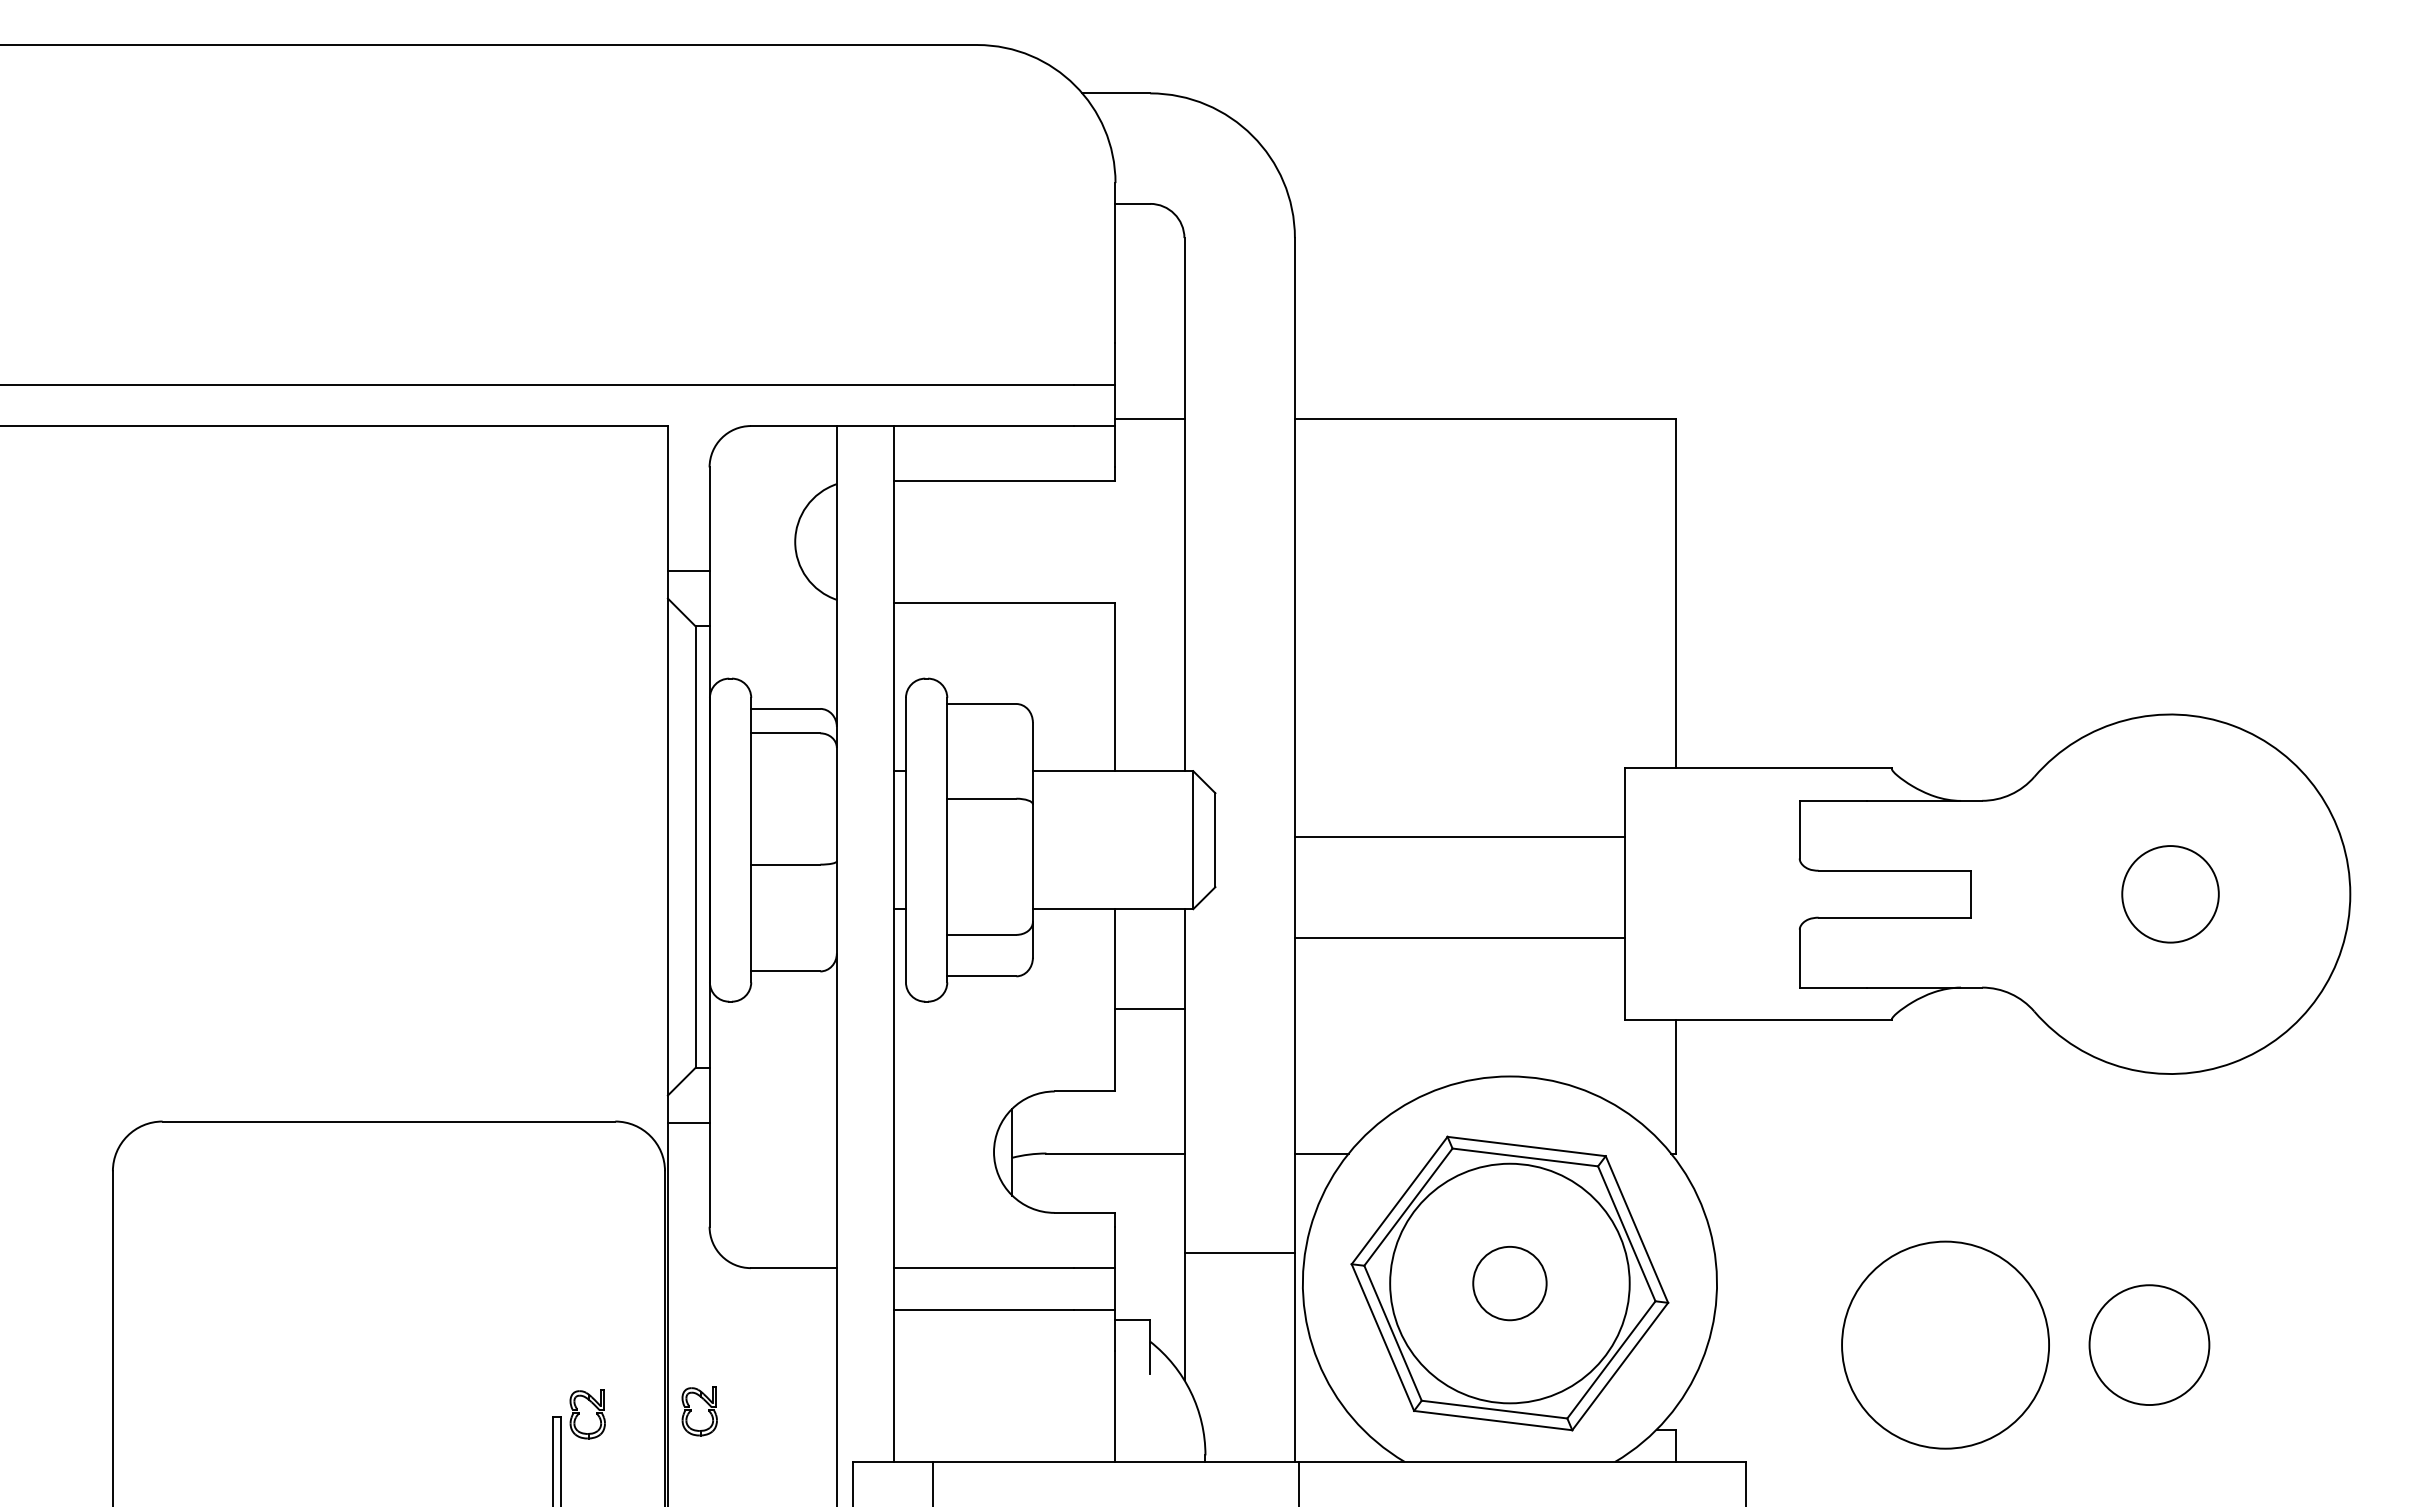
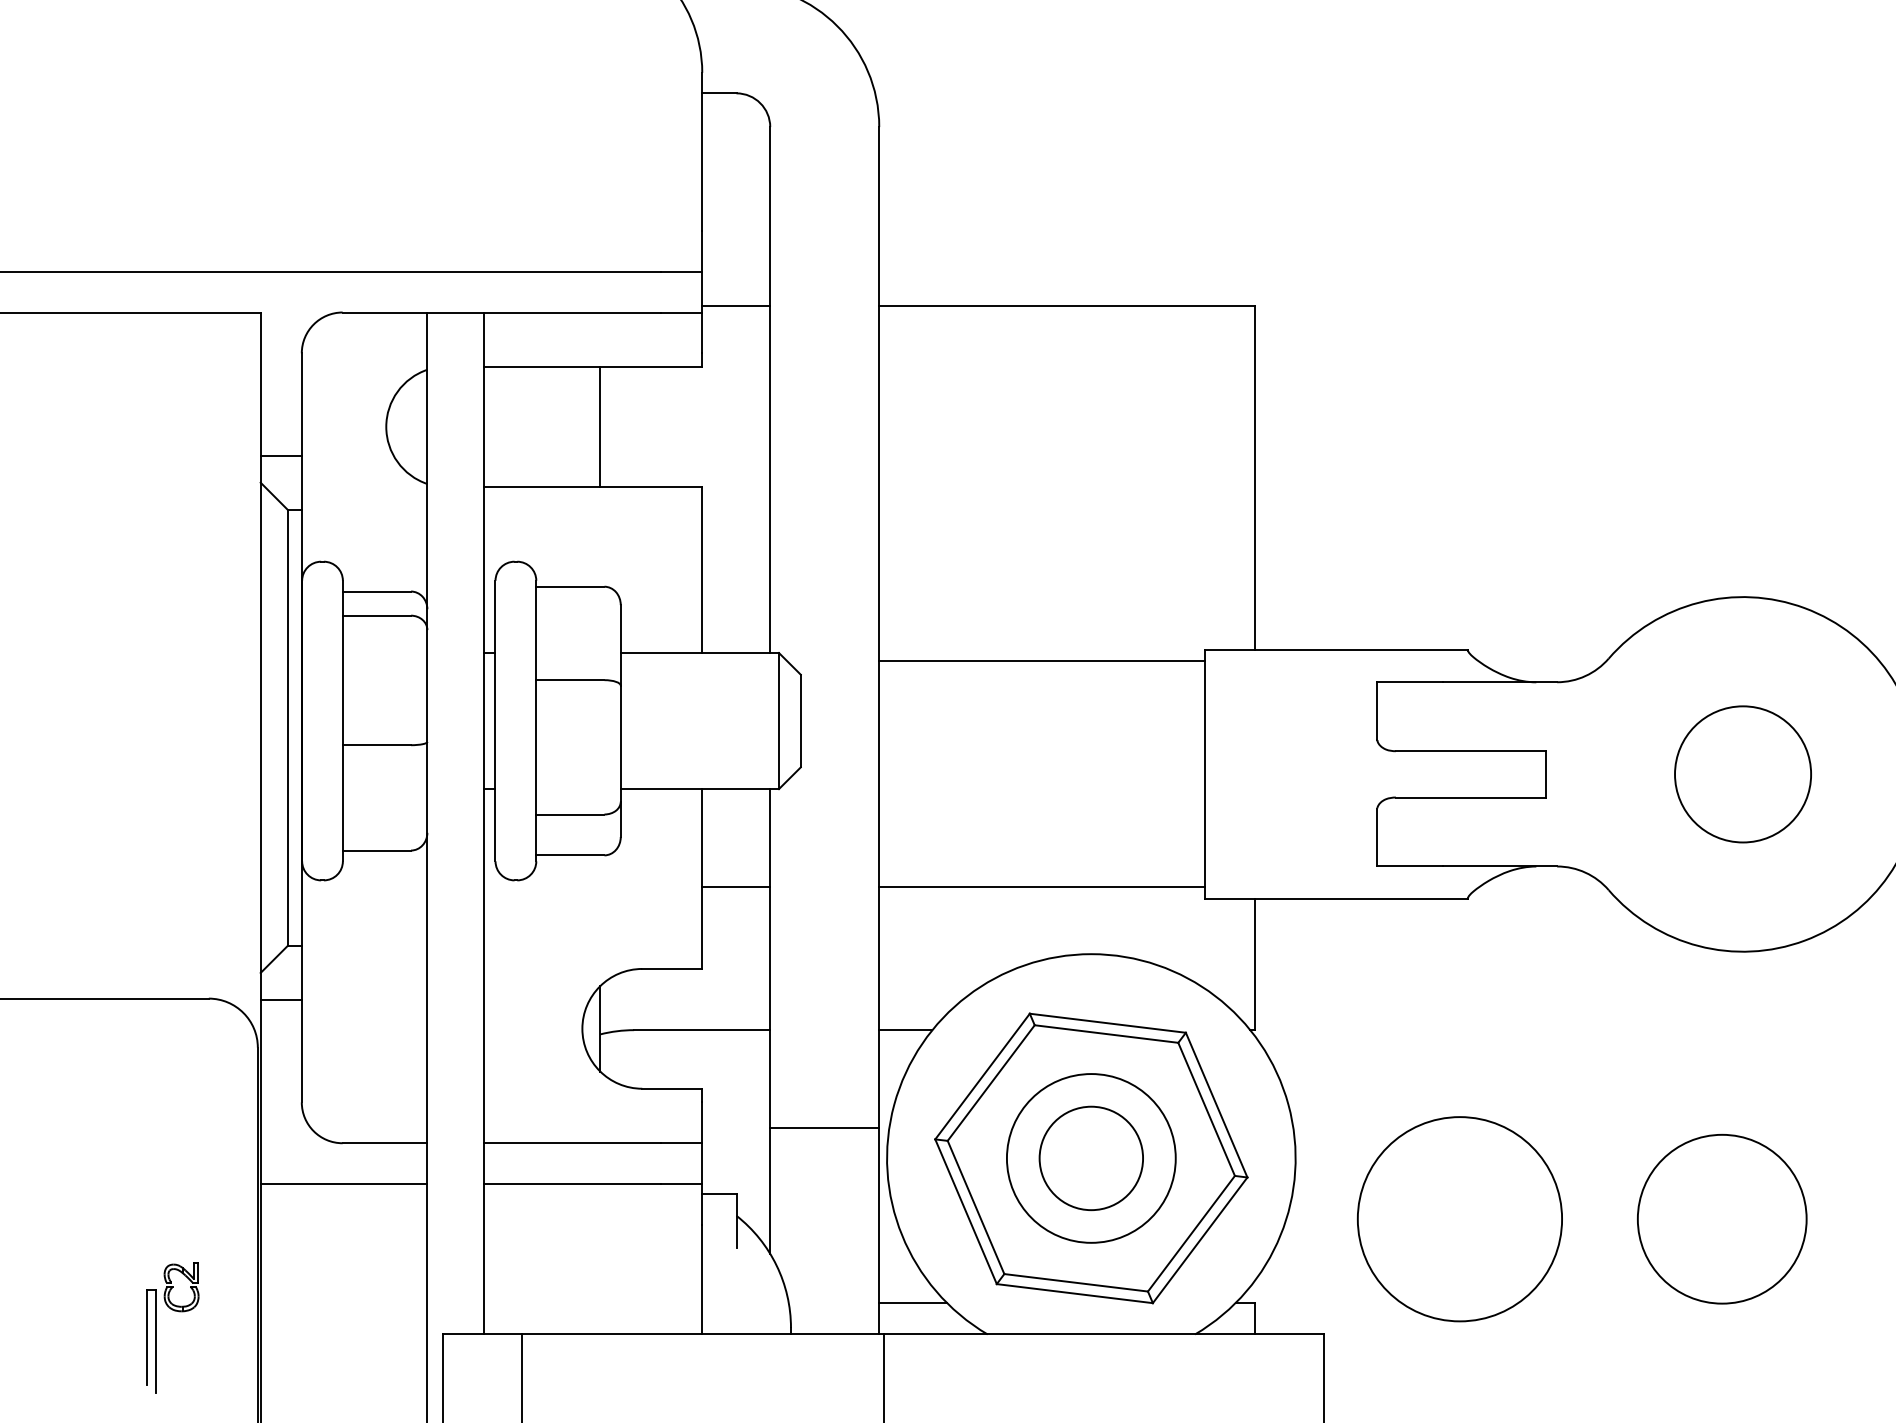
line: (1012, 541) -> (600, 426), added
line: (1459, 836) -> (1041, 661), moved
circle: (2170, 894) -> (1743, 774), size x1.43
line: (1459, 937) -> (1041, 887), moved
circle: (1509, 1283) -> (1090, 1158), size x0.71
circle: (1509, 1283) -> (1090, 1158), size x1.43
line: (751, 1309) -> (343, 1184), added
circle: (1945, 1344) -> (1459, 1218), moved
circle: (2149, 1344) -> (1722, 1218), size x1.43
part: (691, 1411) -> (283, 1284), removed
line: (1328, 1429) -> (912, 1302), added

